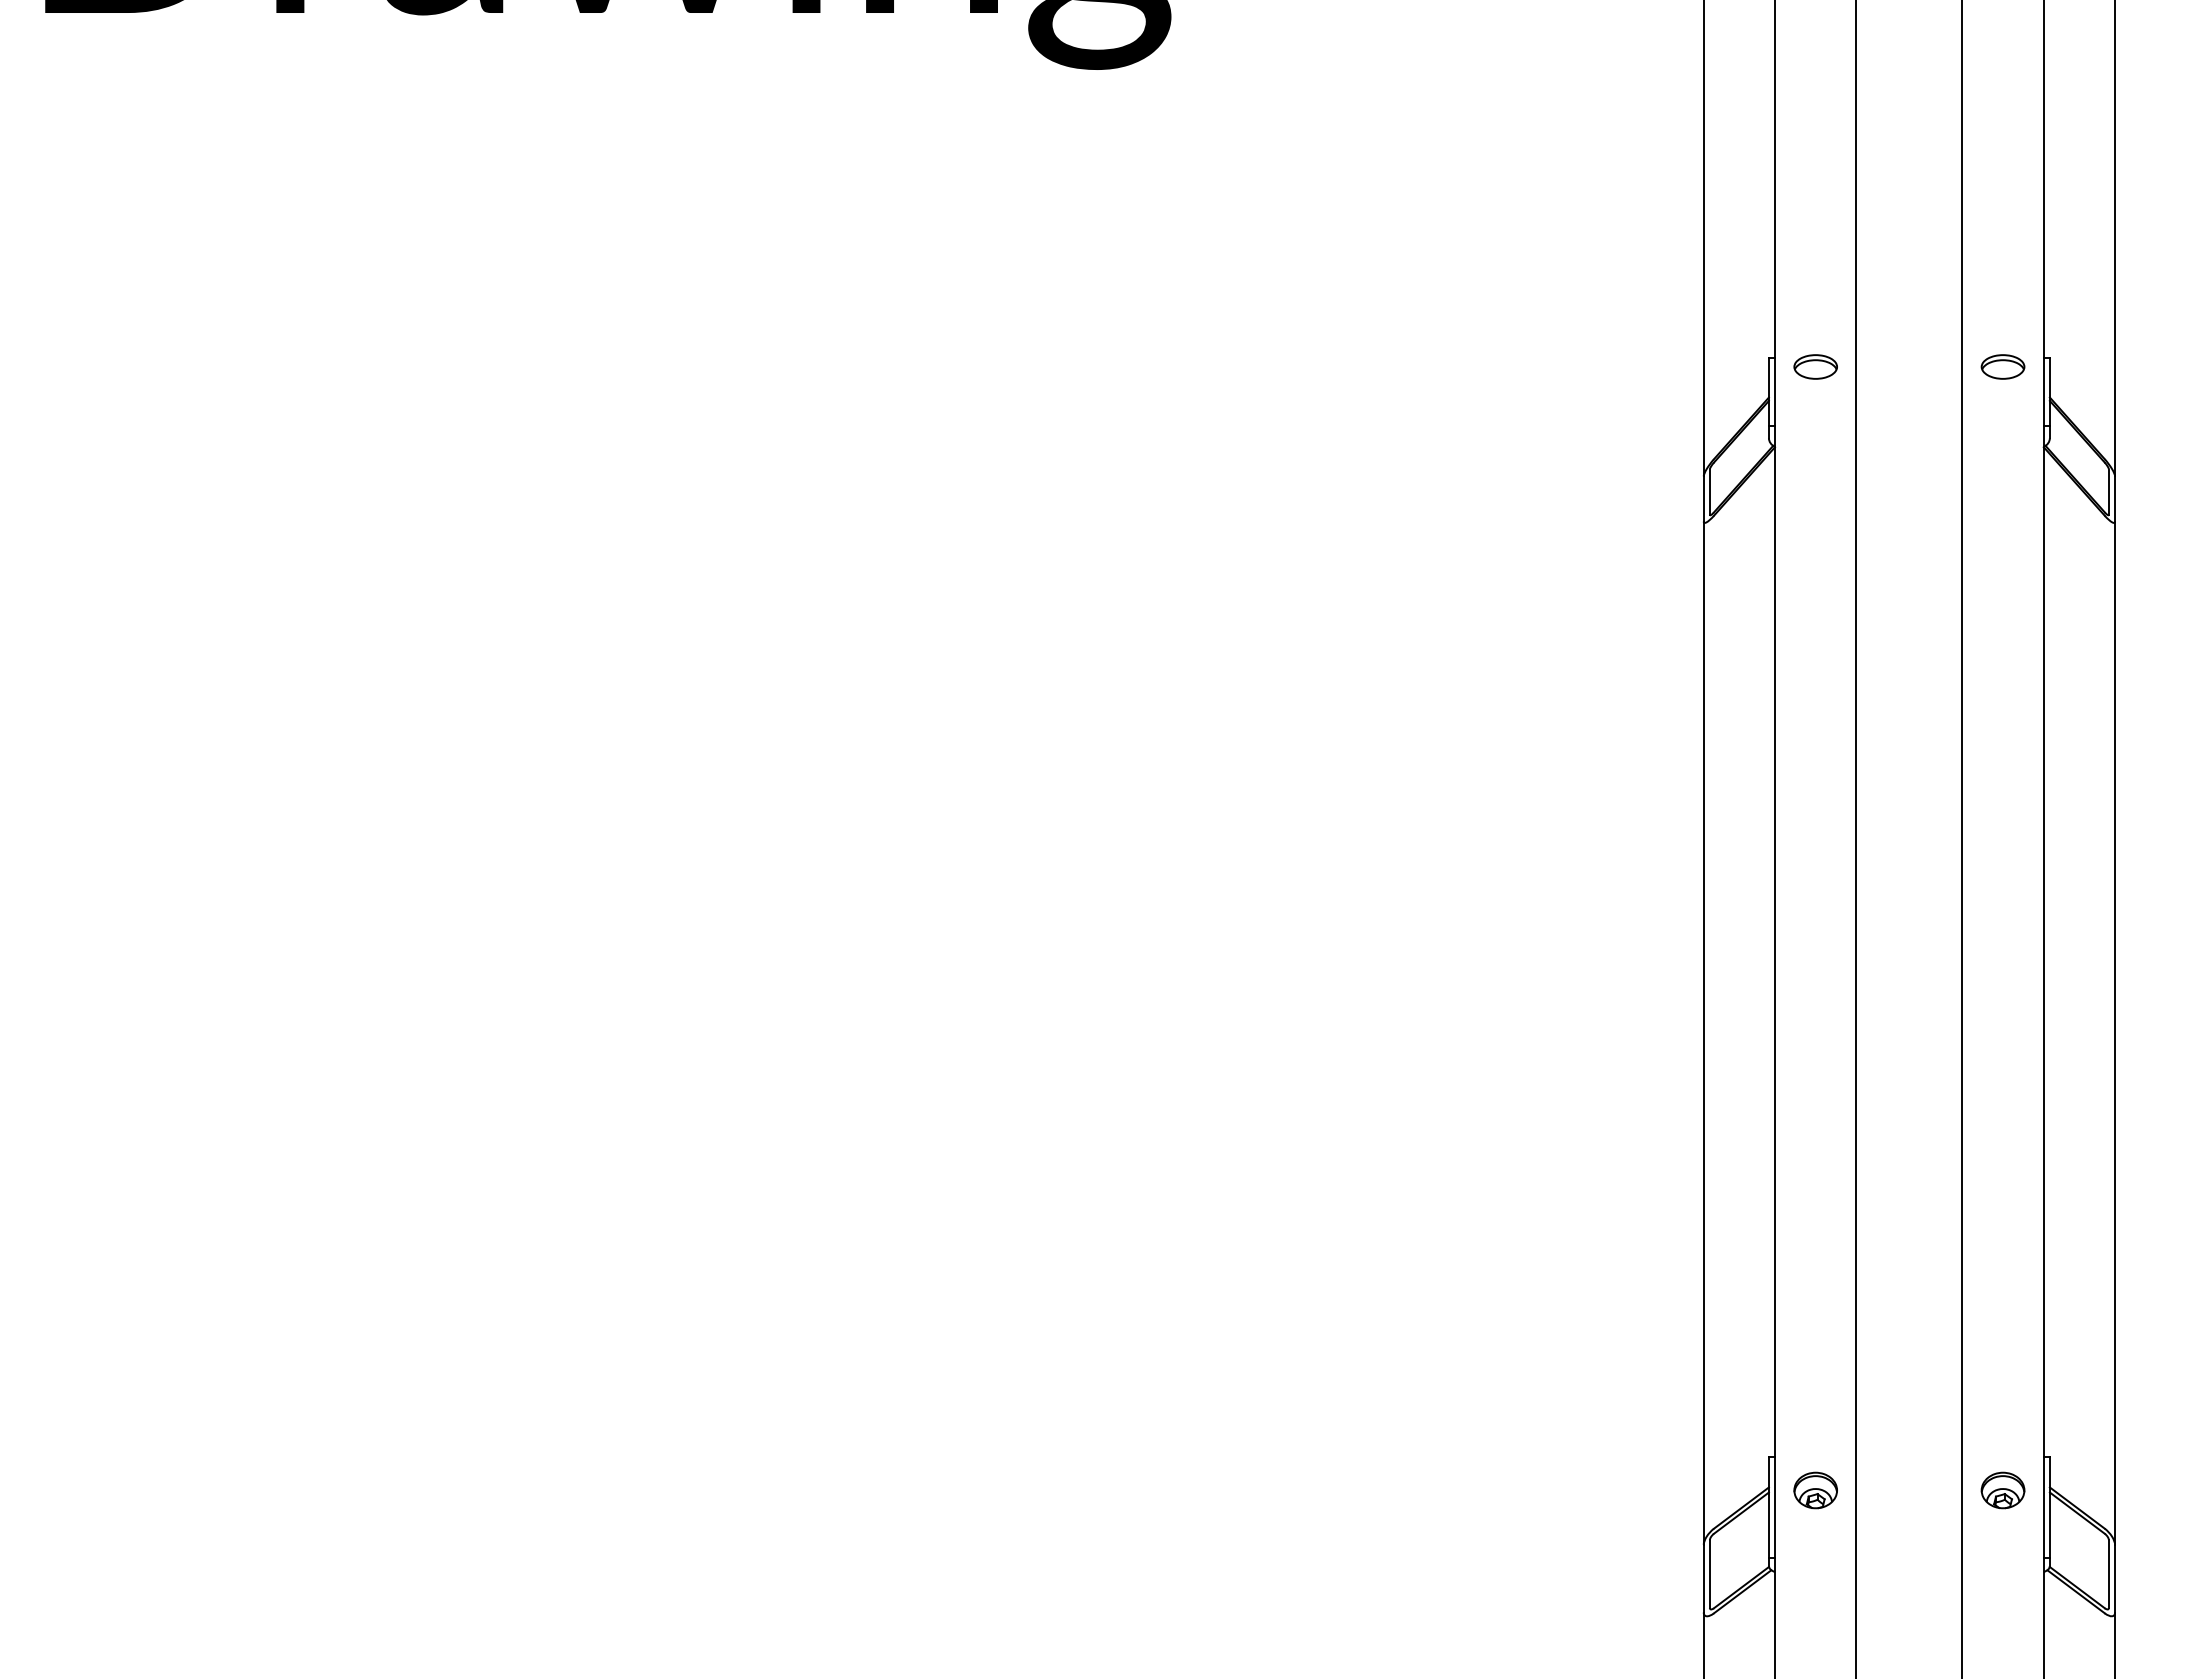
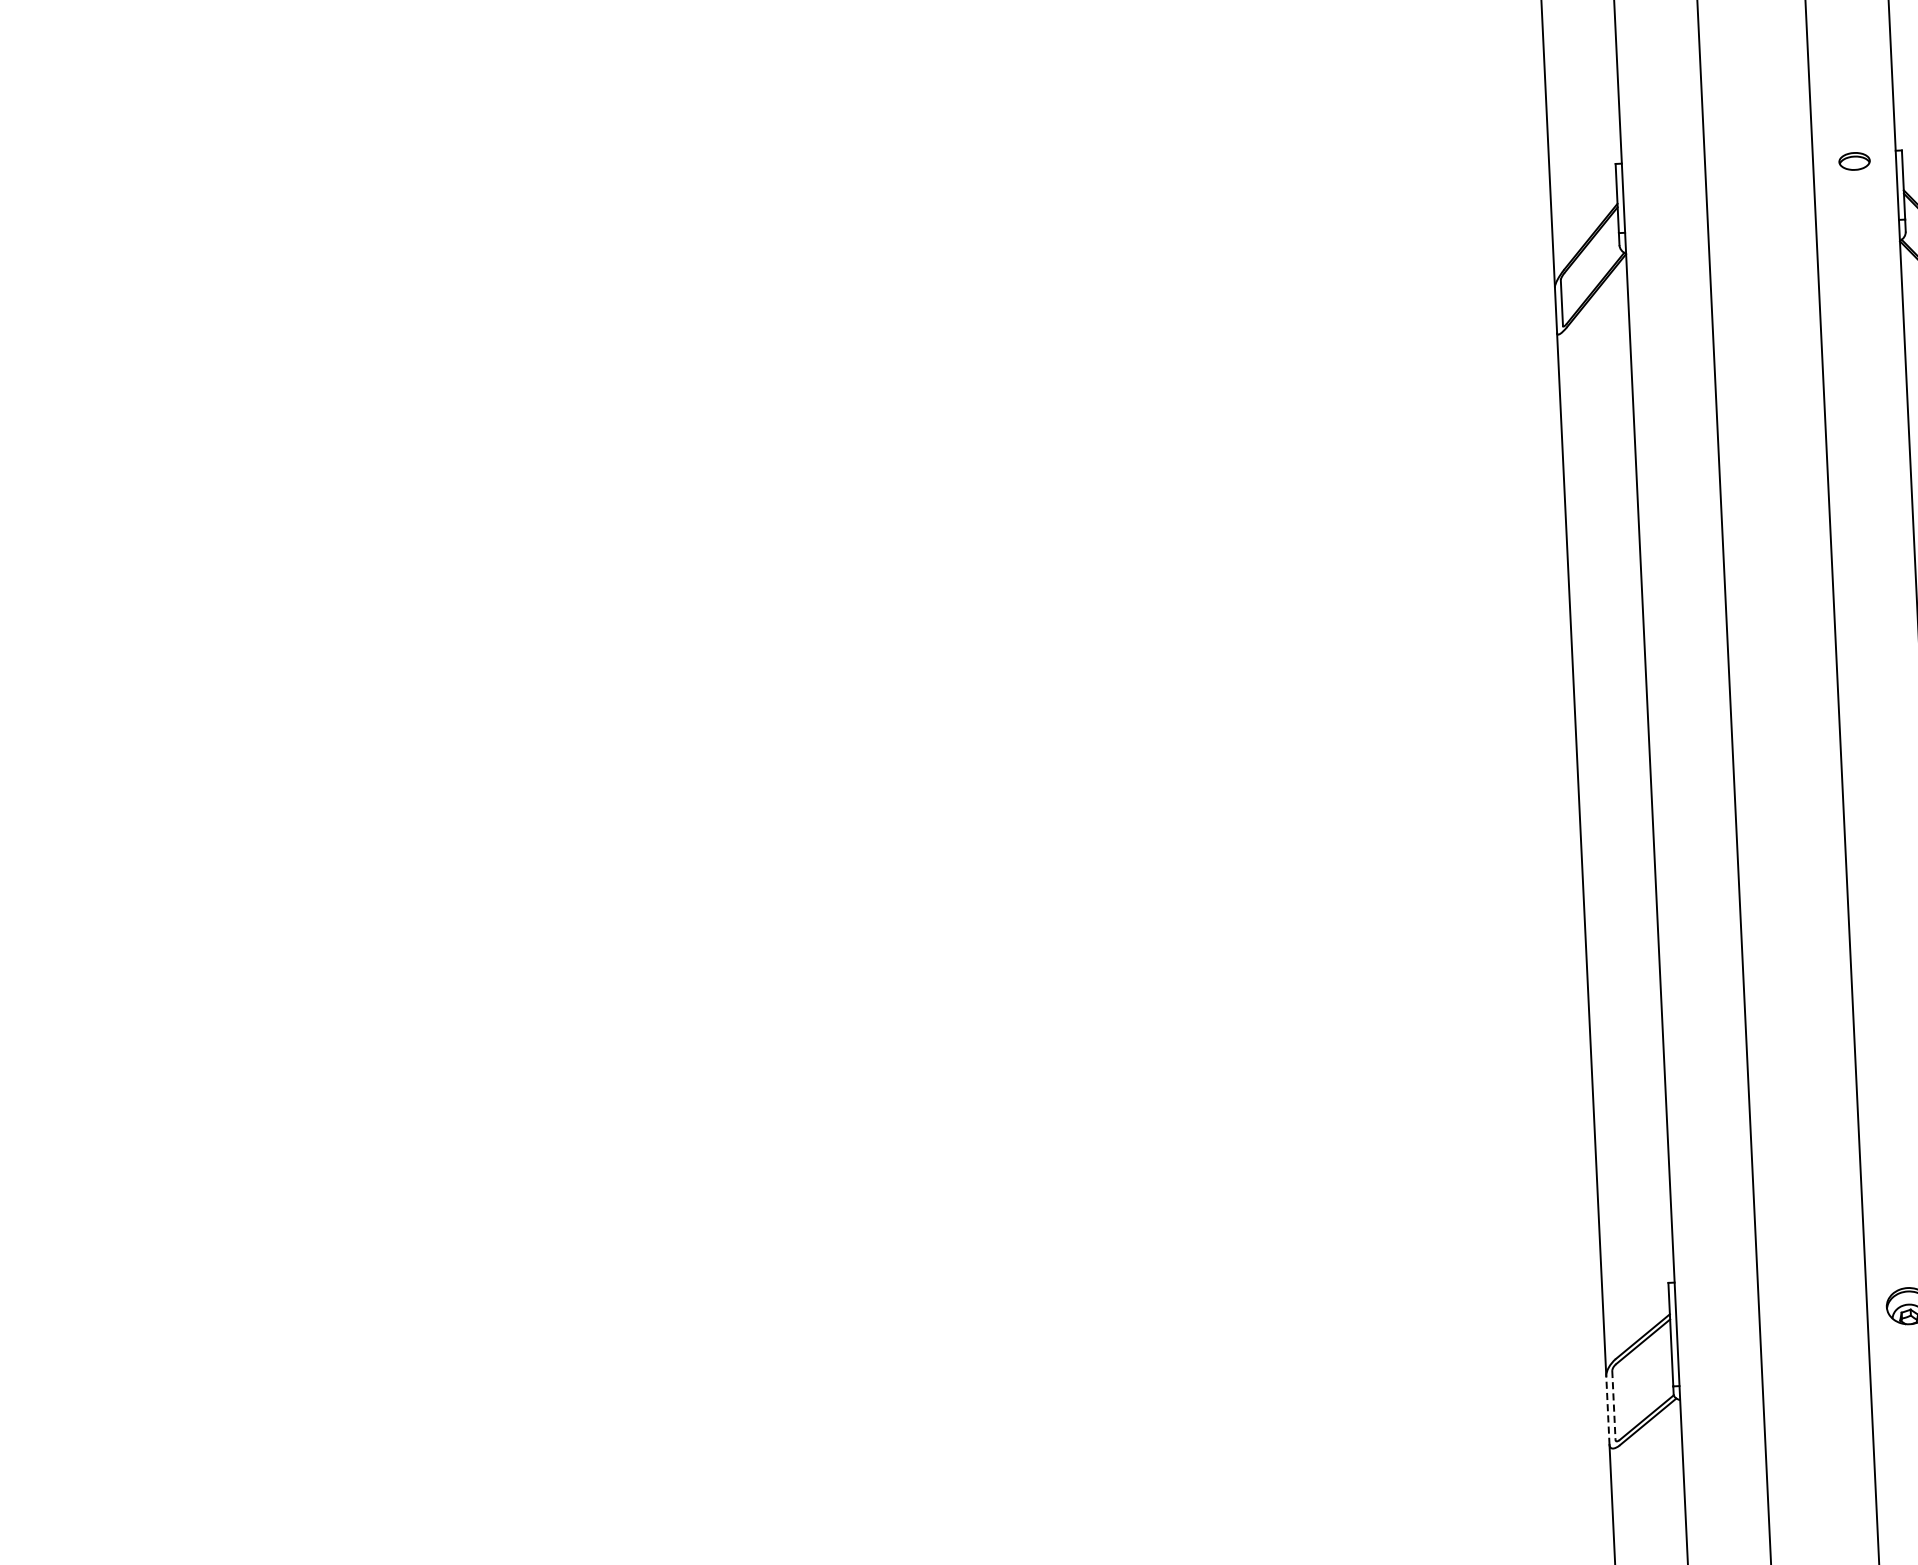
part: (1815, 366) -> (1663, 169), removed
part: (2002, 366) -> (1854, 160), size x0.7
part: (1815, 1490) -> (1717, 1315), removed
line: (1709, 1574) -> (1613, 1405), solid -> dashed
line: (1703, 1578) -> (1607, 1410), solid -> dashed

